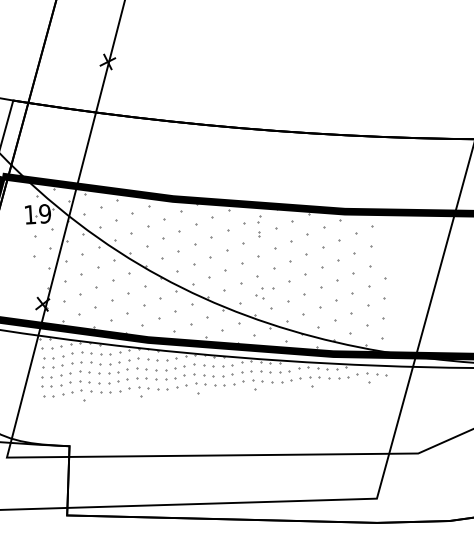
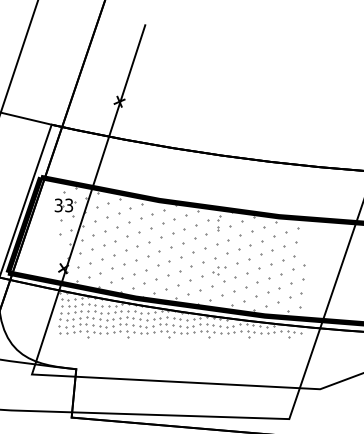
text: (37, 214) -> (63, 205), 19 -> 33

